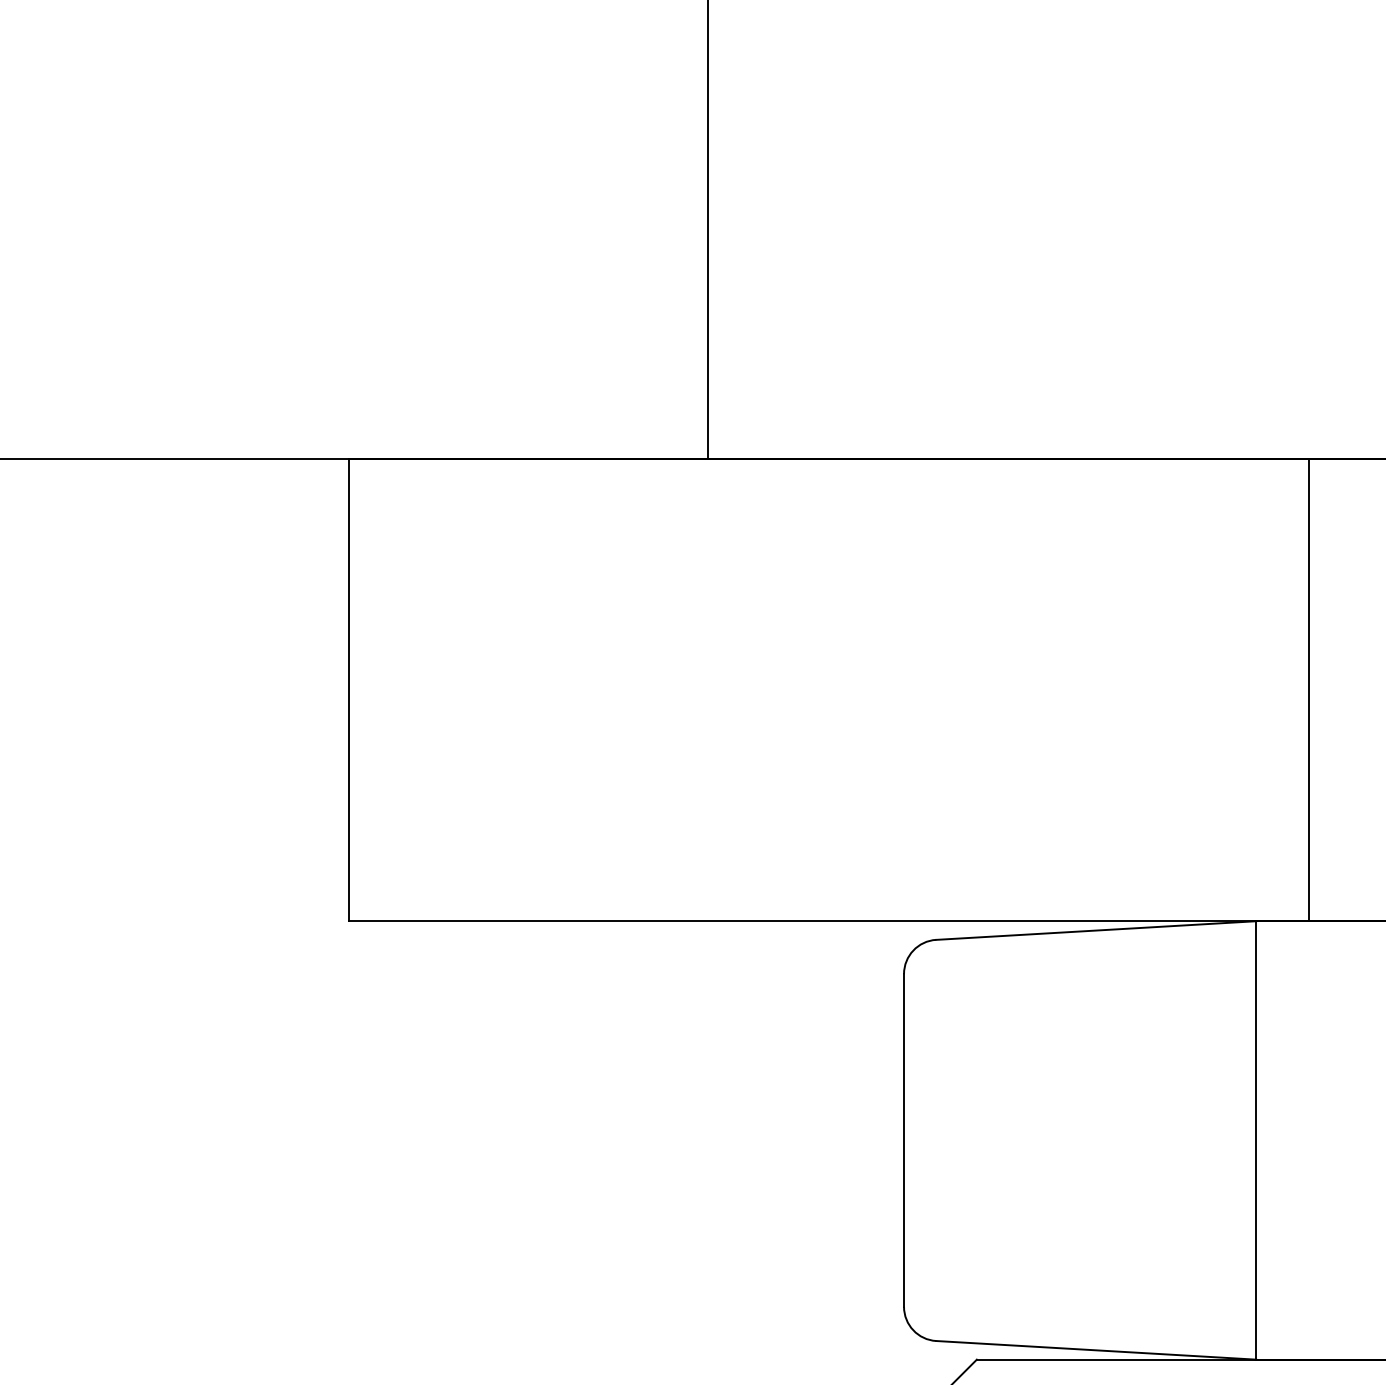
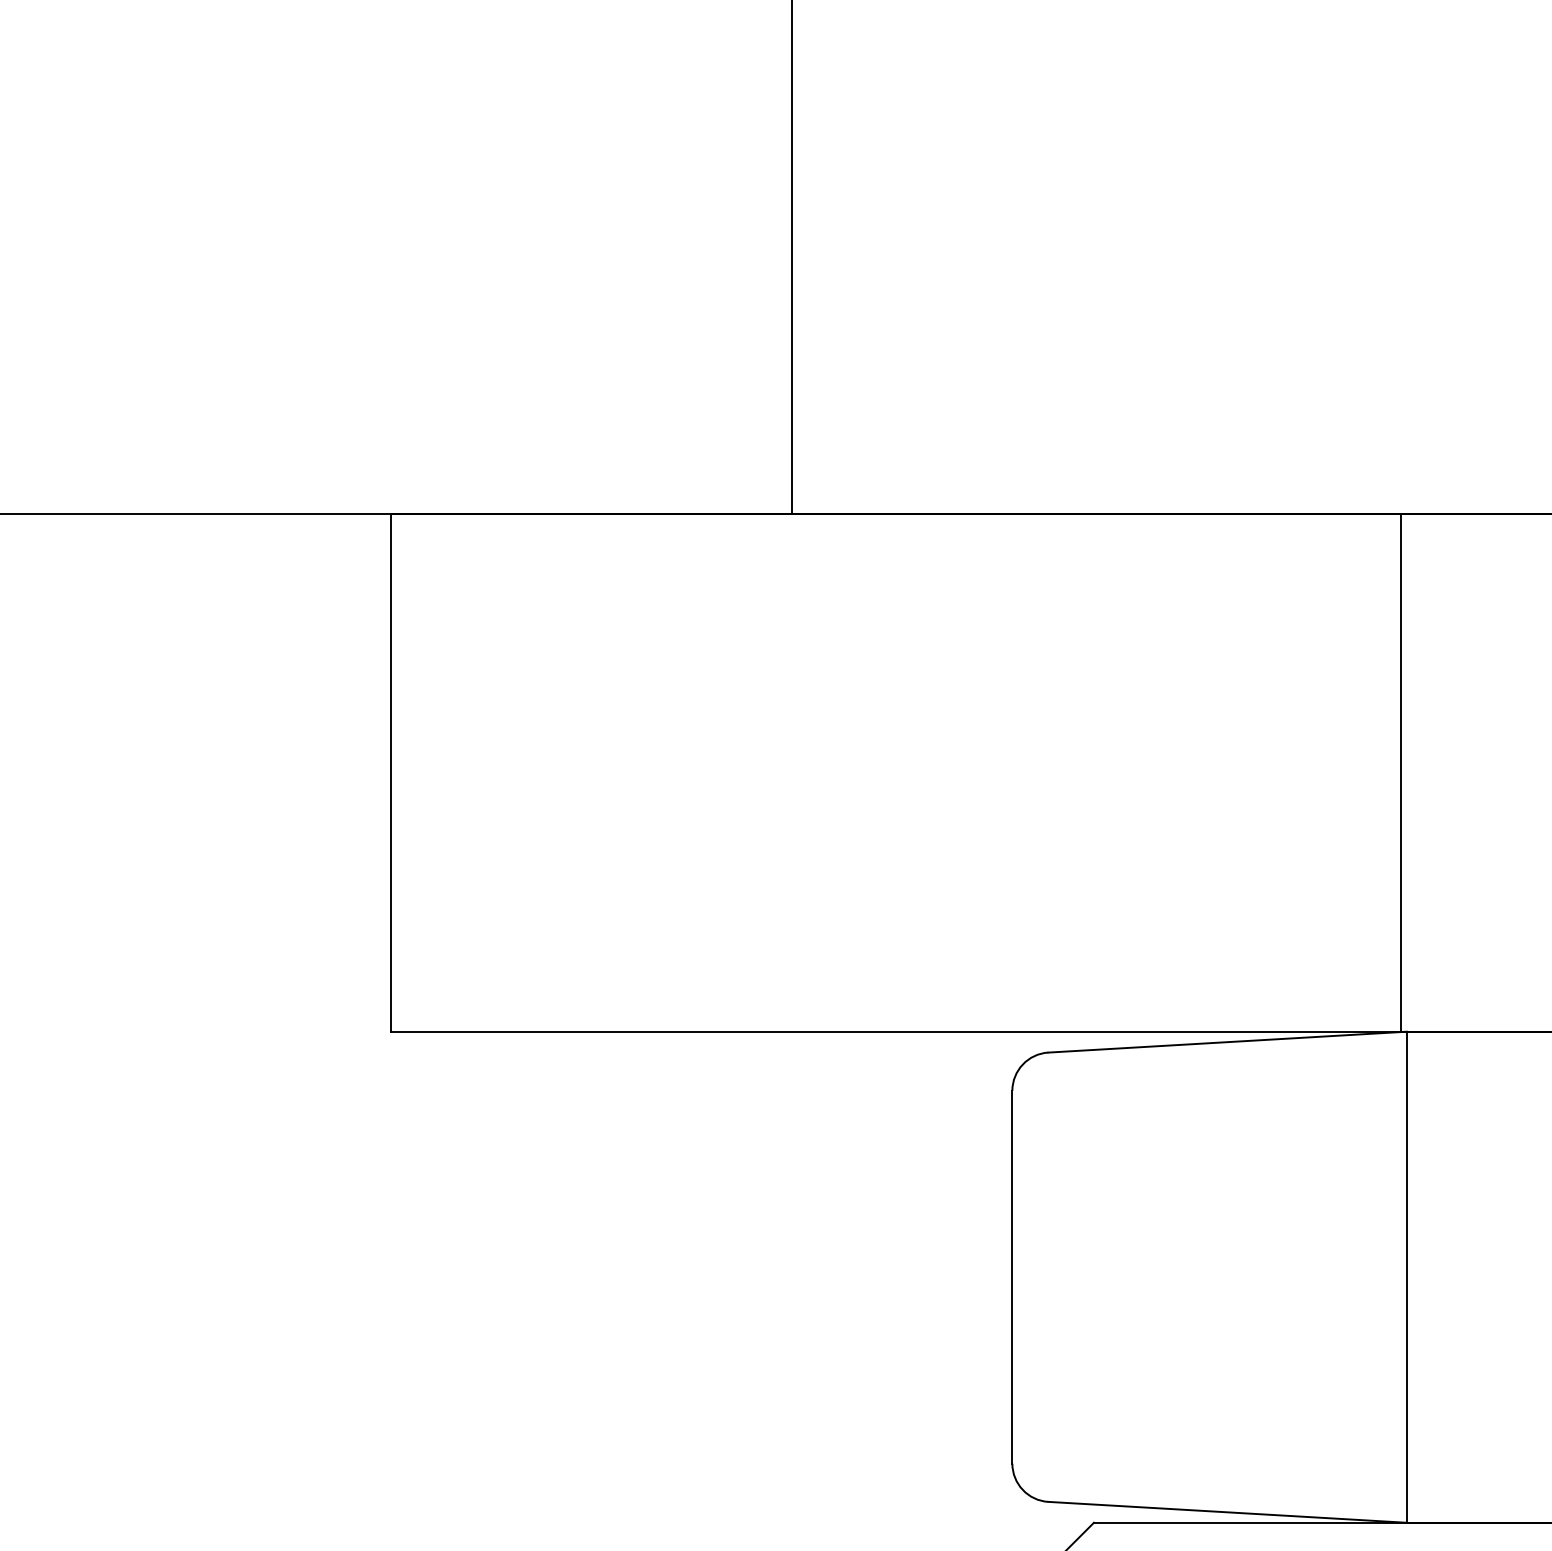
line: (1308, 689) -> (1400, 772), moved

